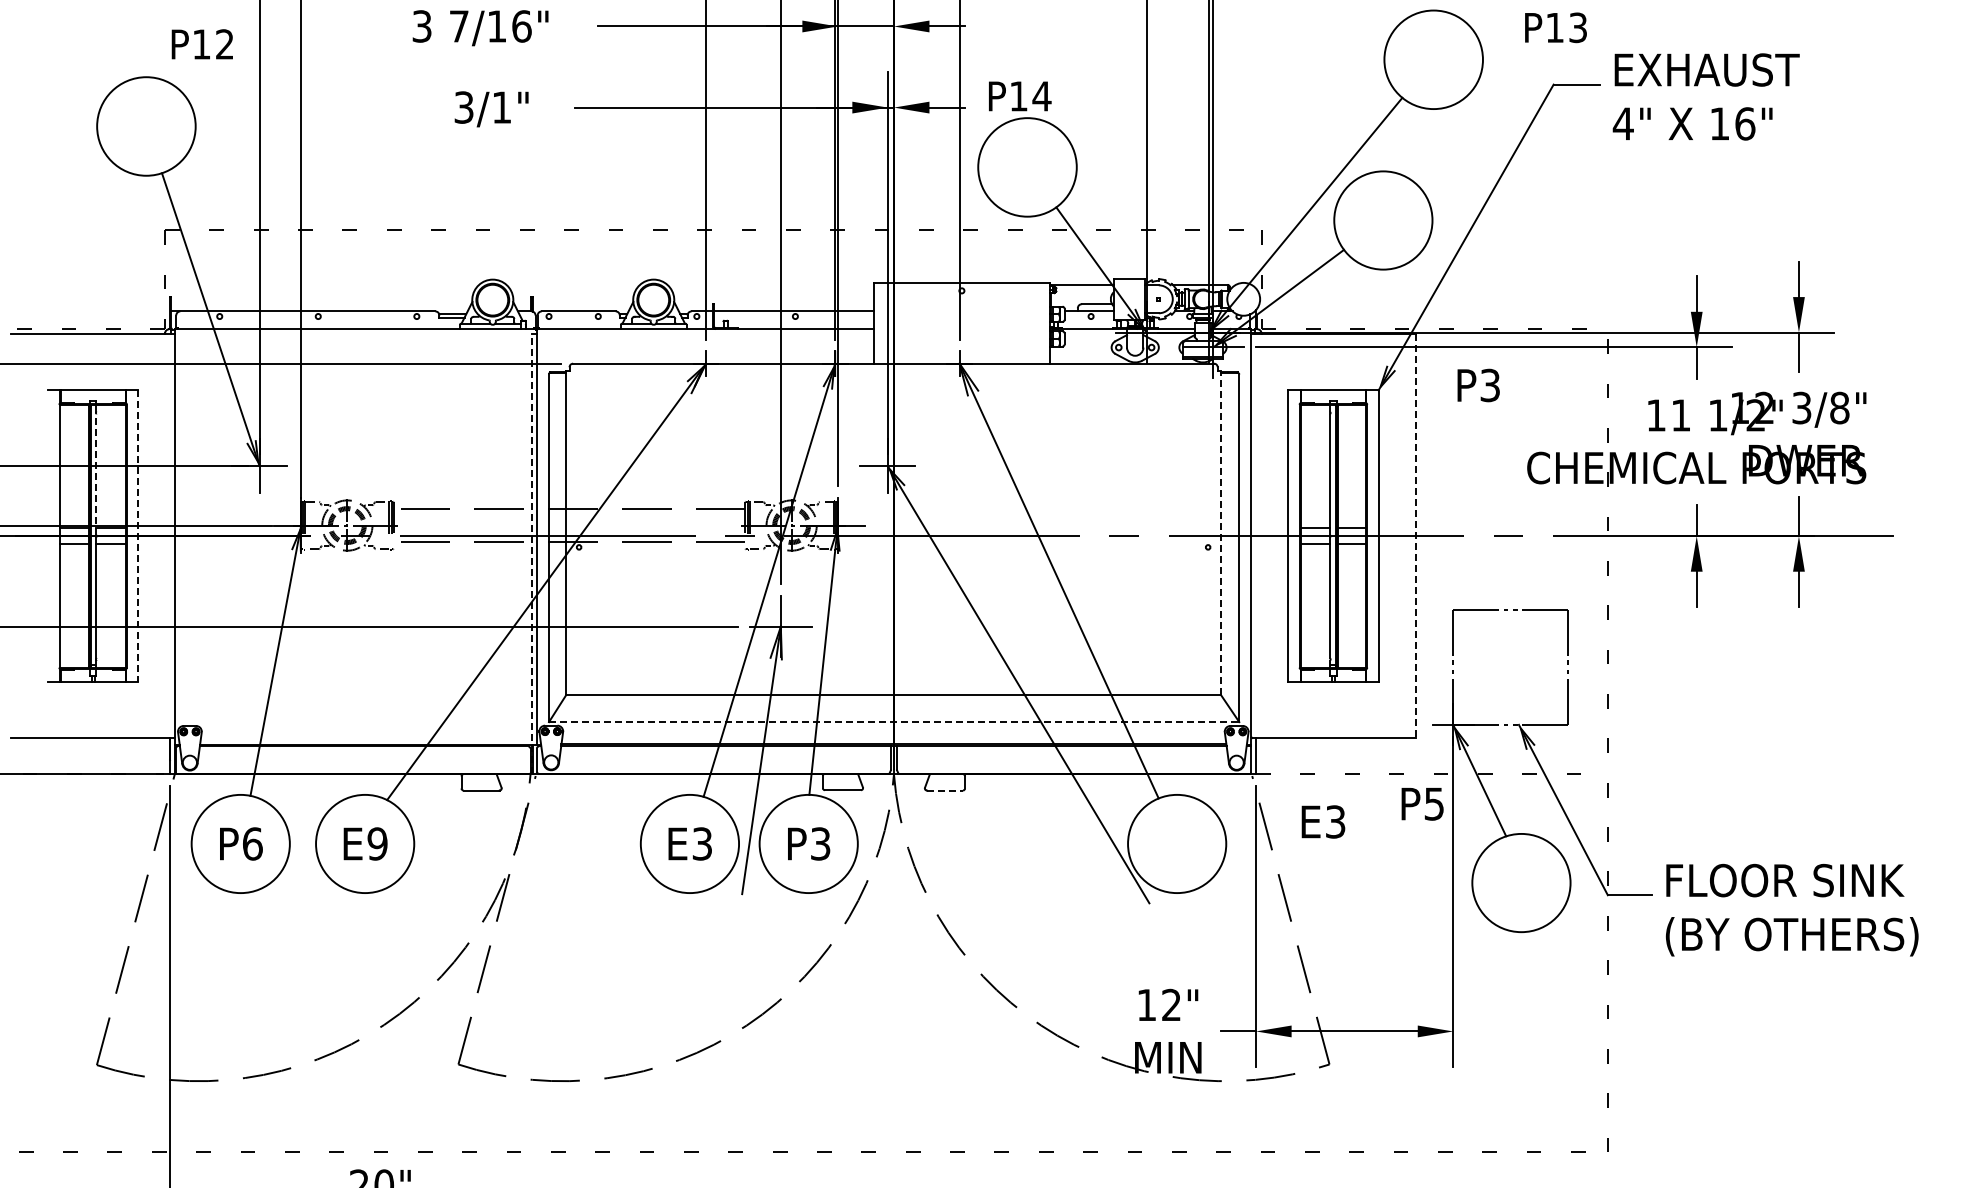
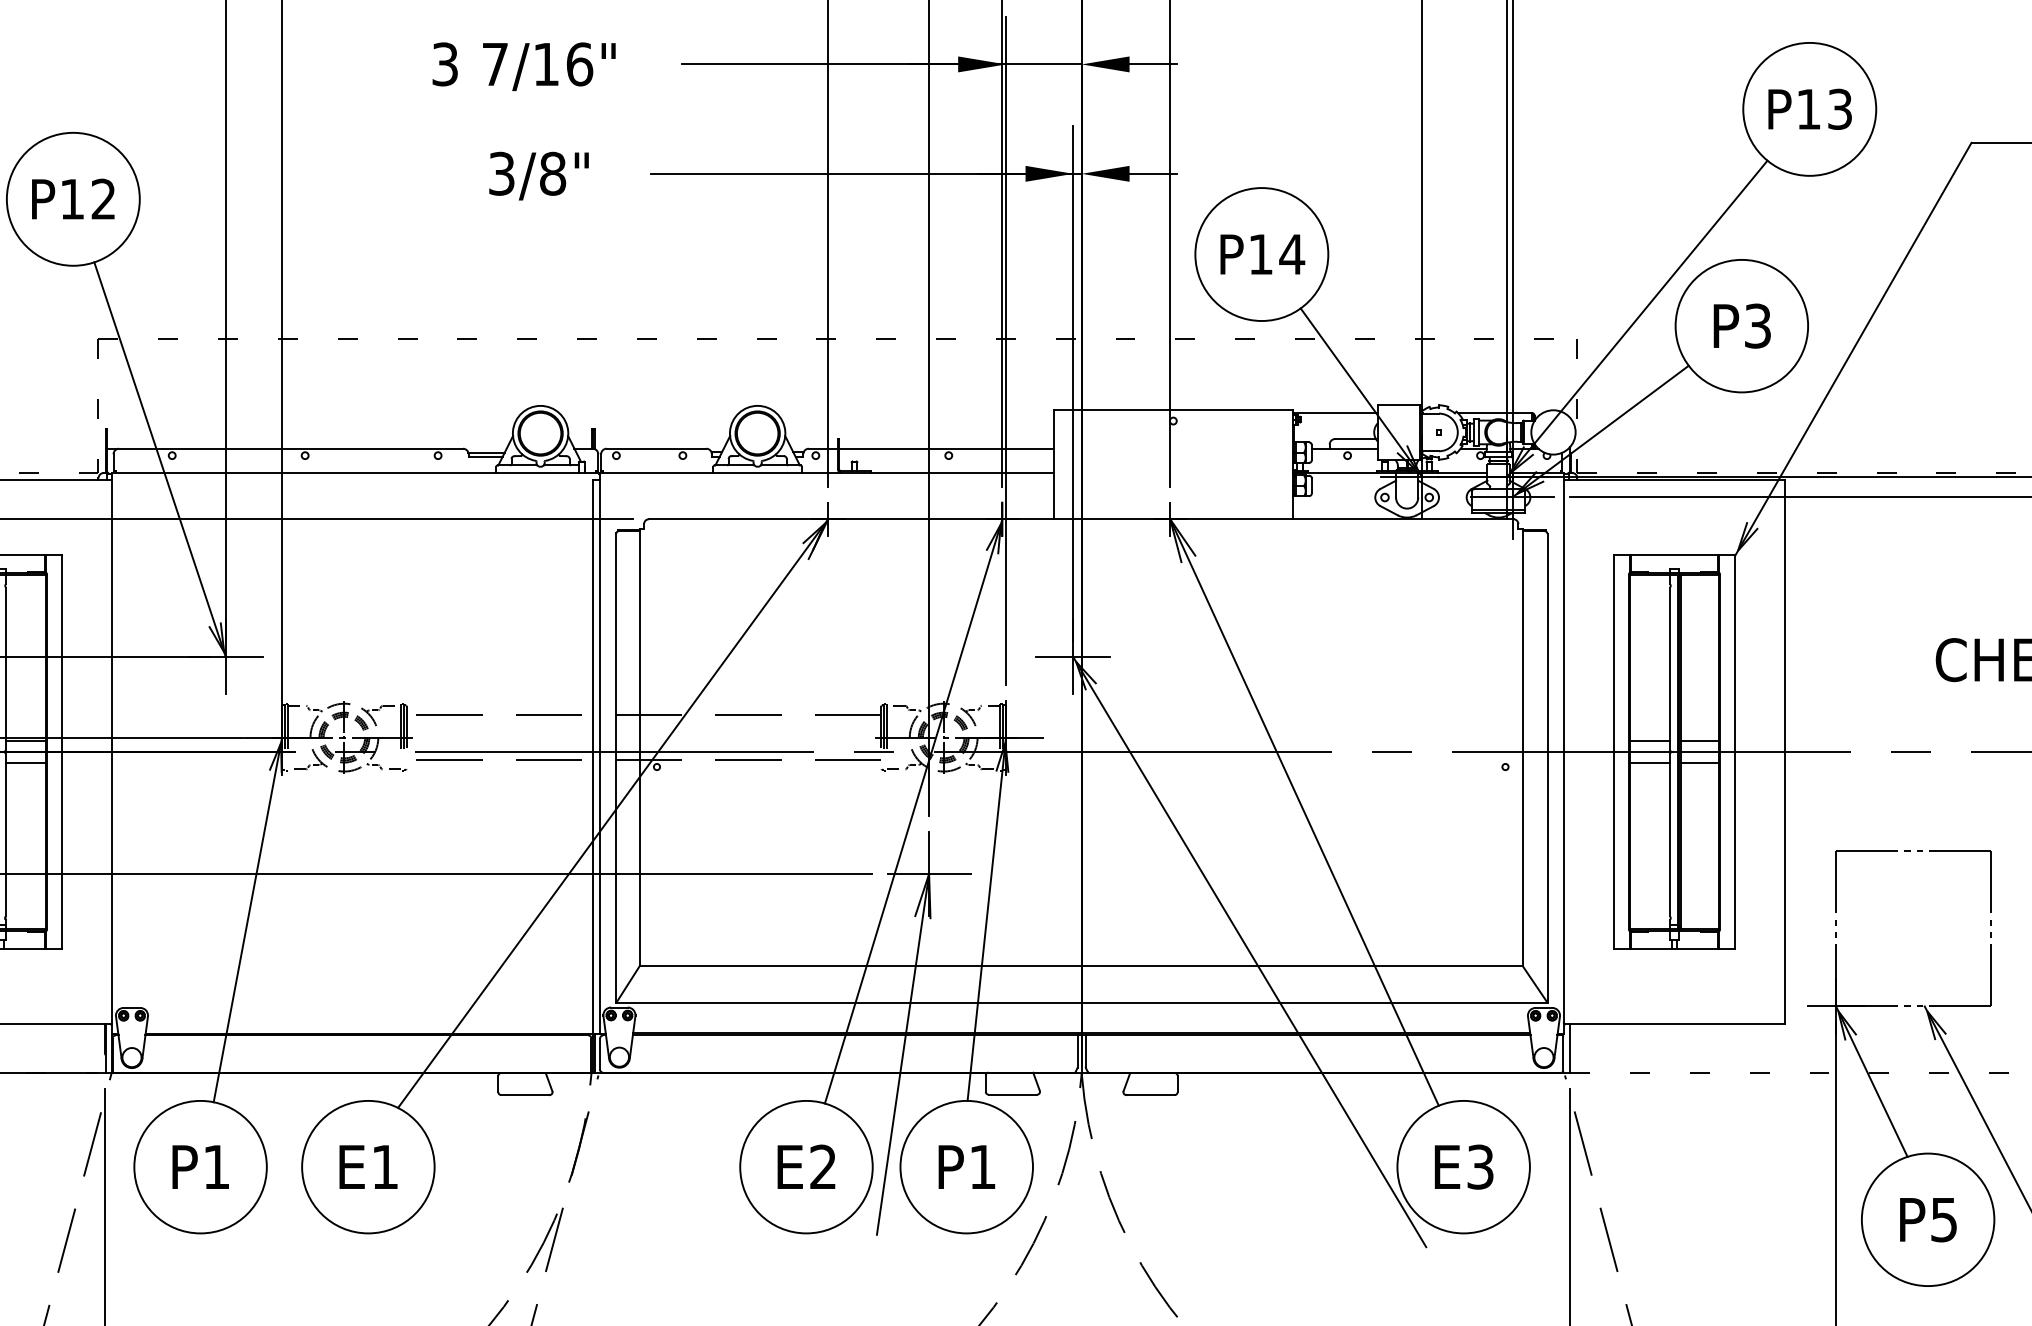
text: (1555, 27) -> (1809, 108), moved
text: (201, 44) -> (72, 199), moved
text: (1020, 96) -> (1263, 254), moved
text: (501, 107) -> (552, 173), 3/1" -> 3/8"
text: (1478, 385) -> (1742, 326), moved
line: (96, 474) -> (5, 668), dashed -> solid
line: (1220, 532) -> (1522, 746), dashed -> solid
line: (138, 536) -> (62, 752), dashed -> solid
line: (1415, 536) -> (1785, 752), dashed -> solid
line: (531, 553) -> (592, 775), dashed -> solid
line: (894, 722) -> (1082, 1003), dashed -> solid
line: (945, 790) -> (1151, 1094), dashed -> solid
text: (1422, 804) -> (1928, 1220), moved
text: (1323, 821) -> (1464, 1166), moved
text: (252, 843) -> (216, 1166), P6 -> P1
text: (377, 843) -> (385, 1166), E9 -> E1
text: (701, 843) -> (822, 1166), E3 -> E2
text: (820, 843) -> (982, 1166), P3 -> P1

